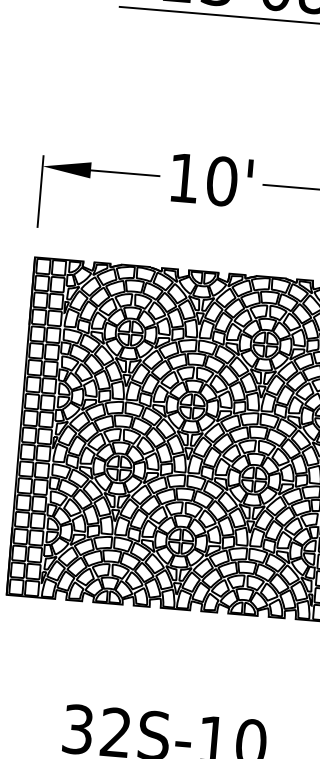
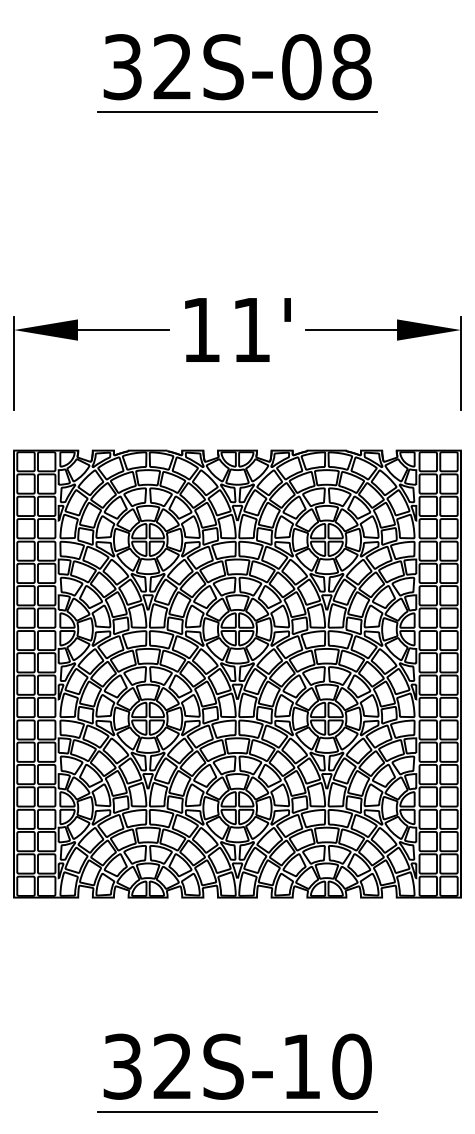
text: (221, 181) -> (251, 330), 10' -> 11'

